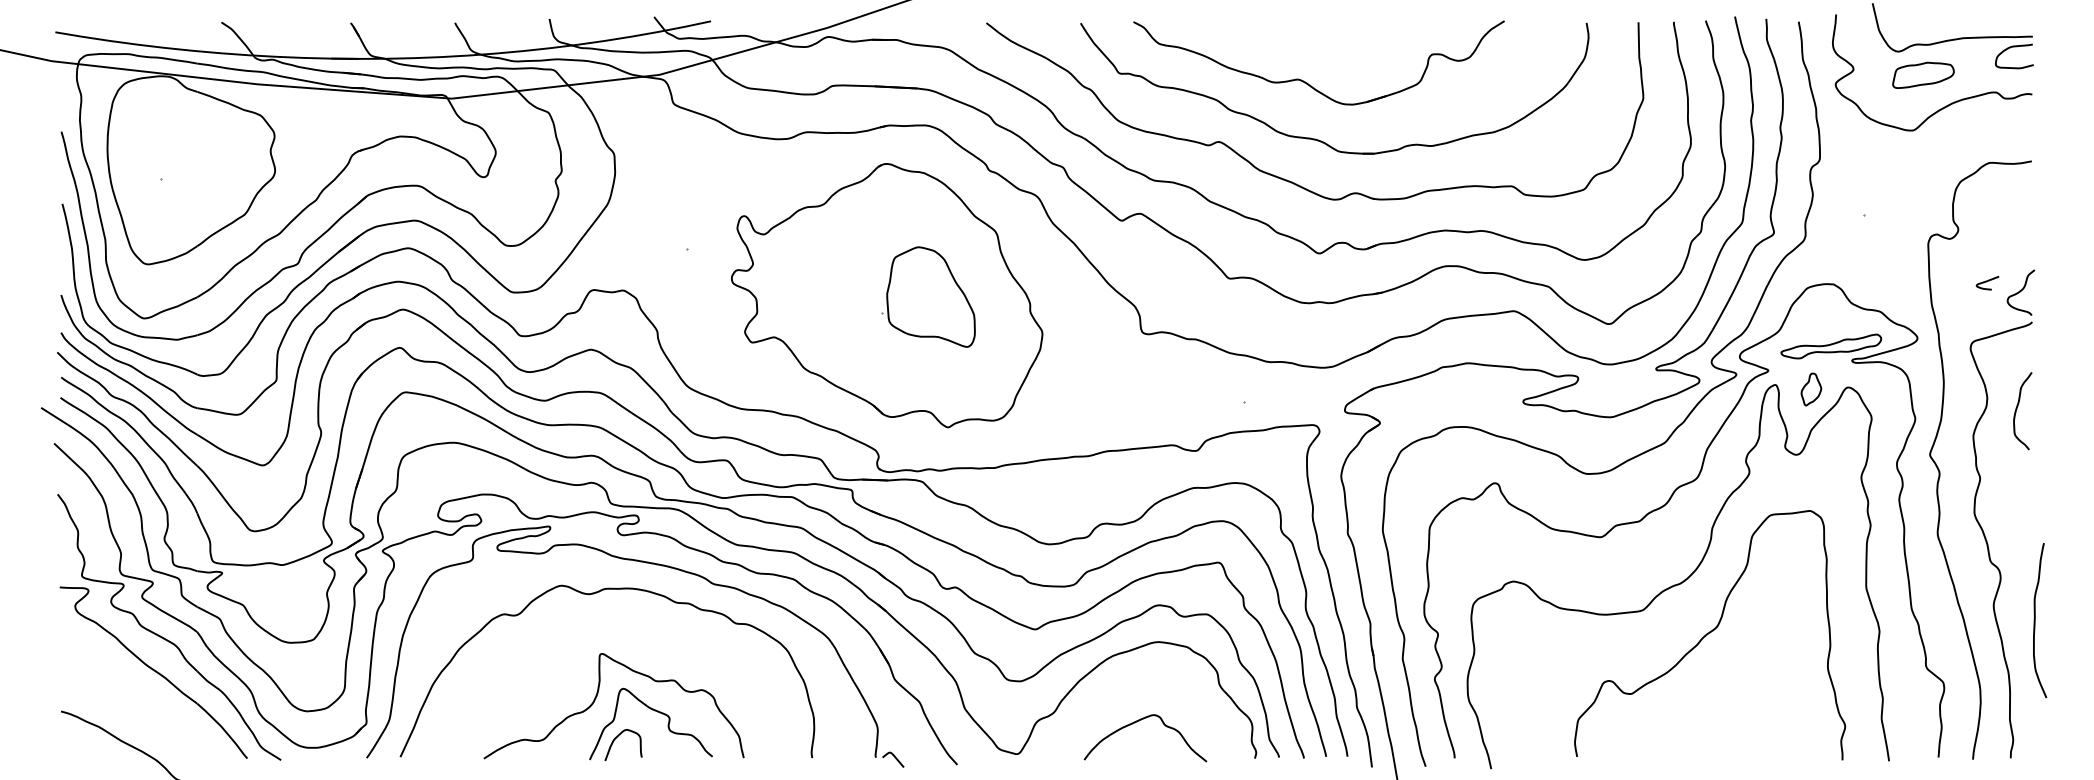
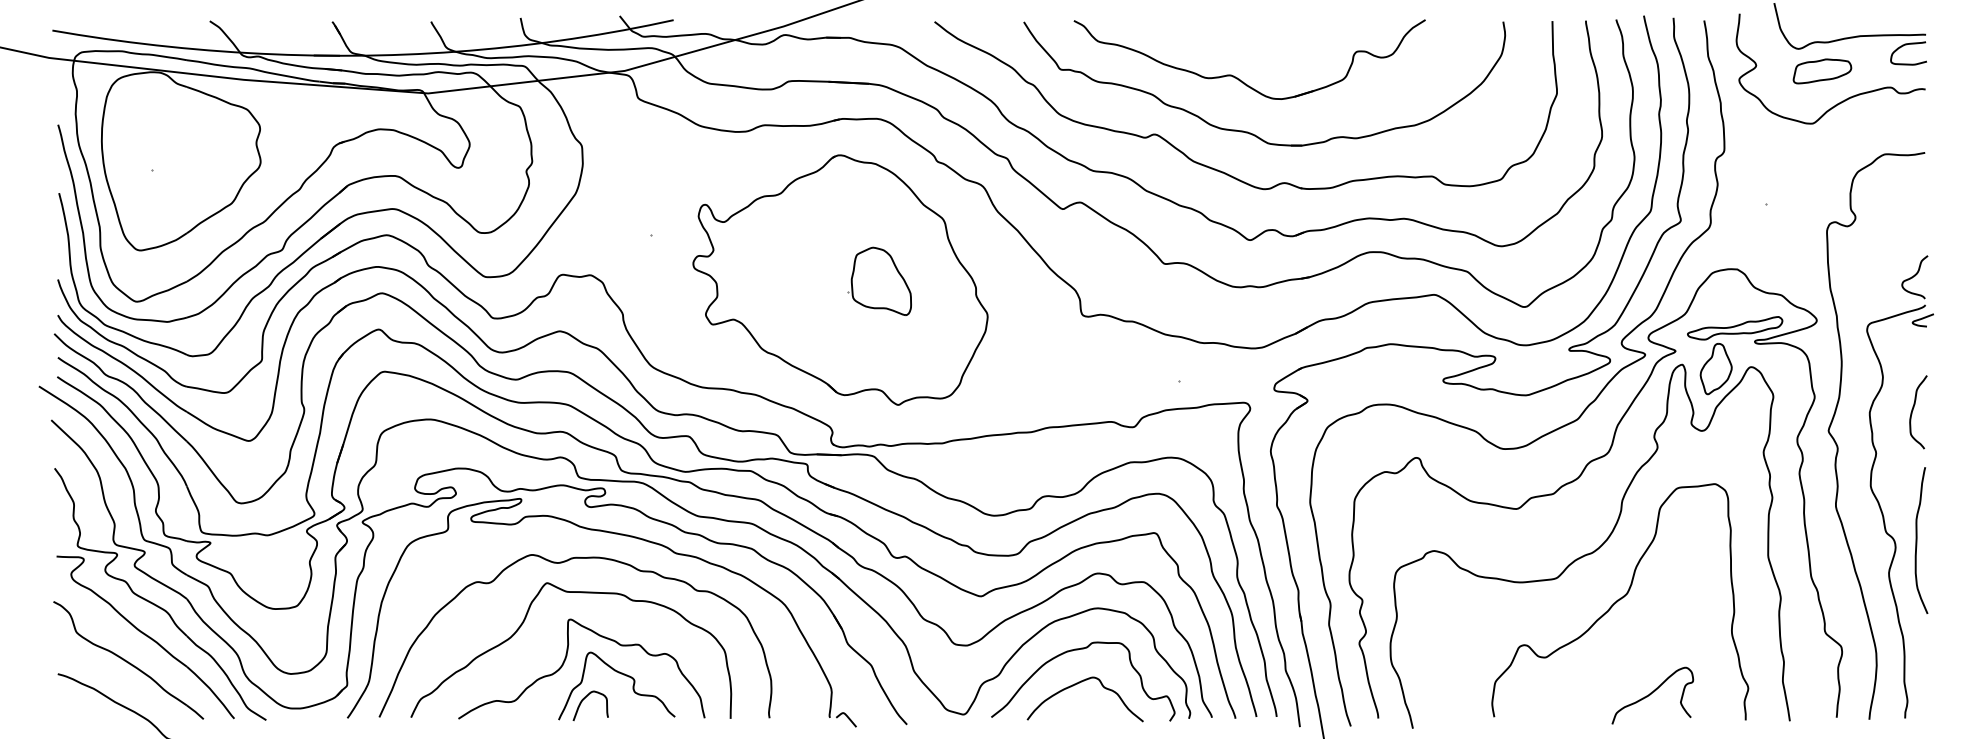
curve: (1987, 281) -> (1922, 318), moved
part: (928, 296) -> (879, 280), size x0.71
part: (1811, 389) -> (1716, 369), size x1.67
curve: (2017, 409) -> (1913, 410), moved
curve: (2035, 620) -> (1917, 540), moved
curve: (552, 658) -> (523, 623), added
curve: (1138, 686) -> (1078, 650), added
part: (135, 696) -> (128, 659), added
curve: (1743, 732) -> (1651, 694), added

